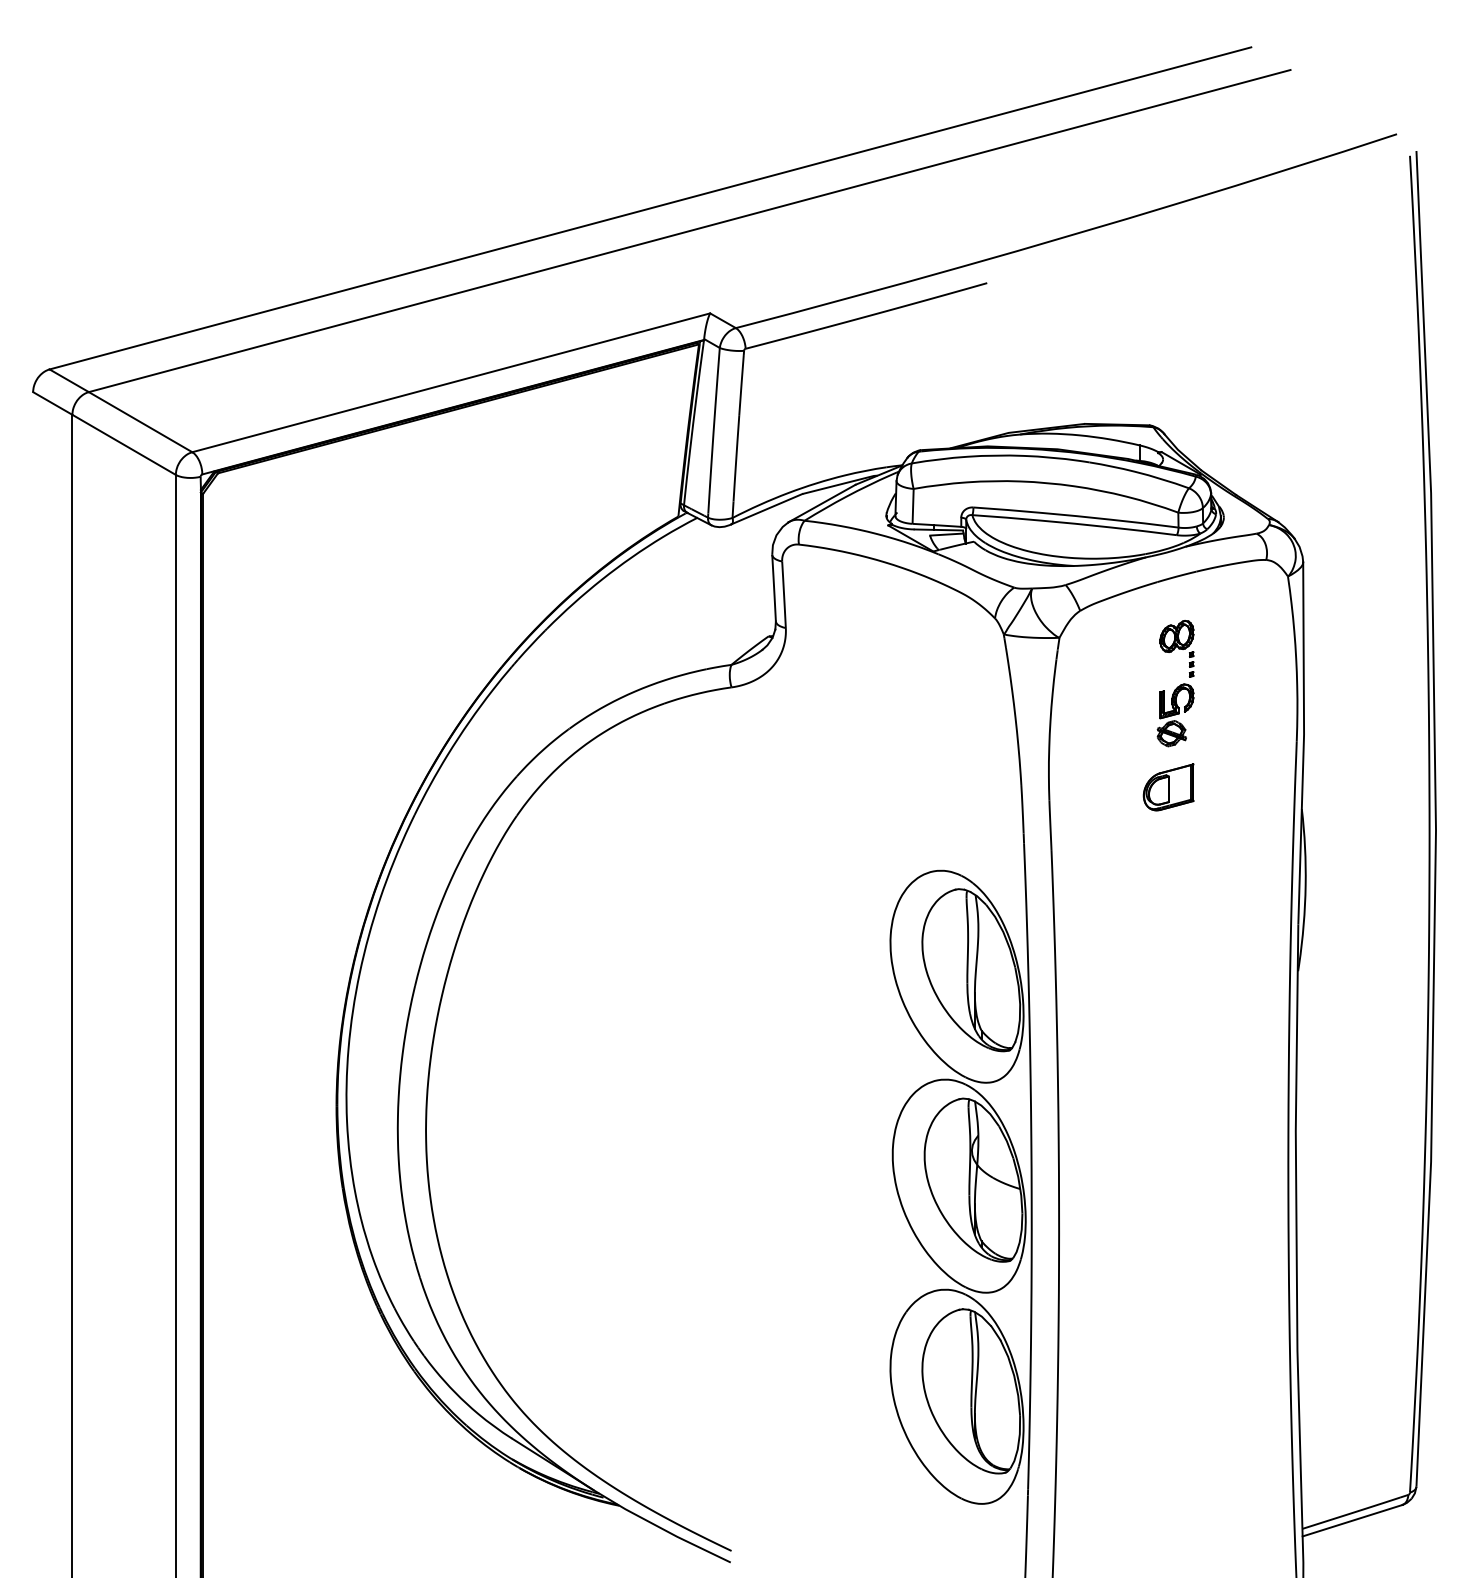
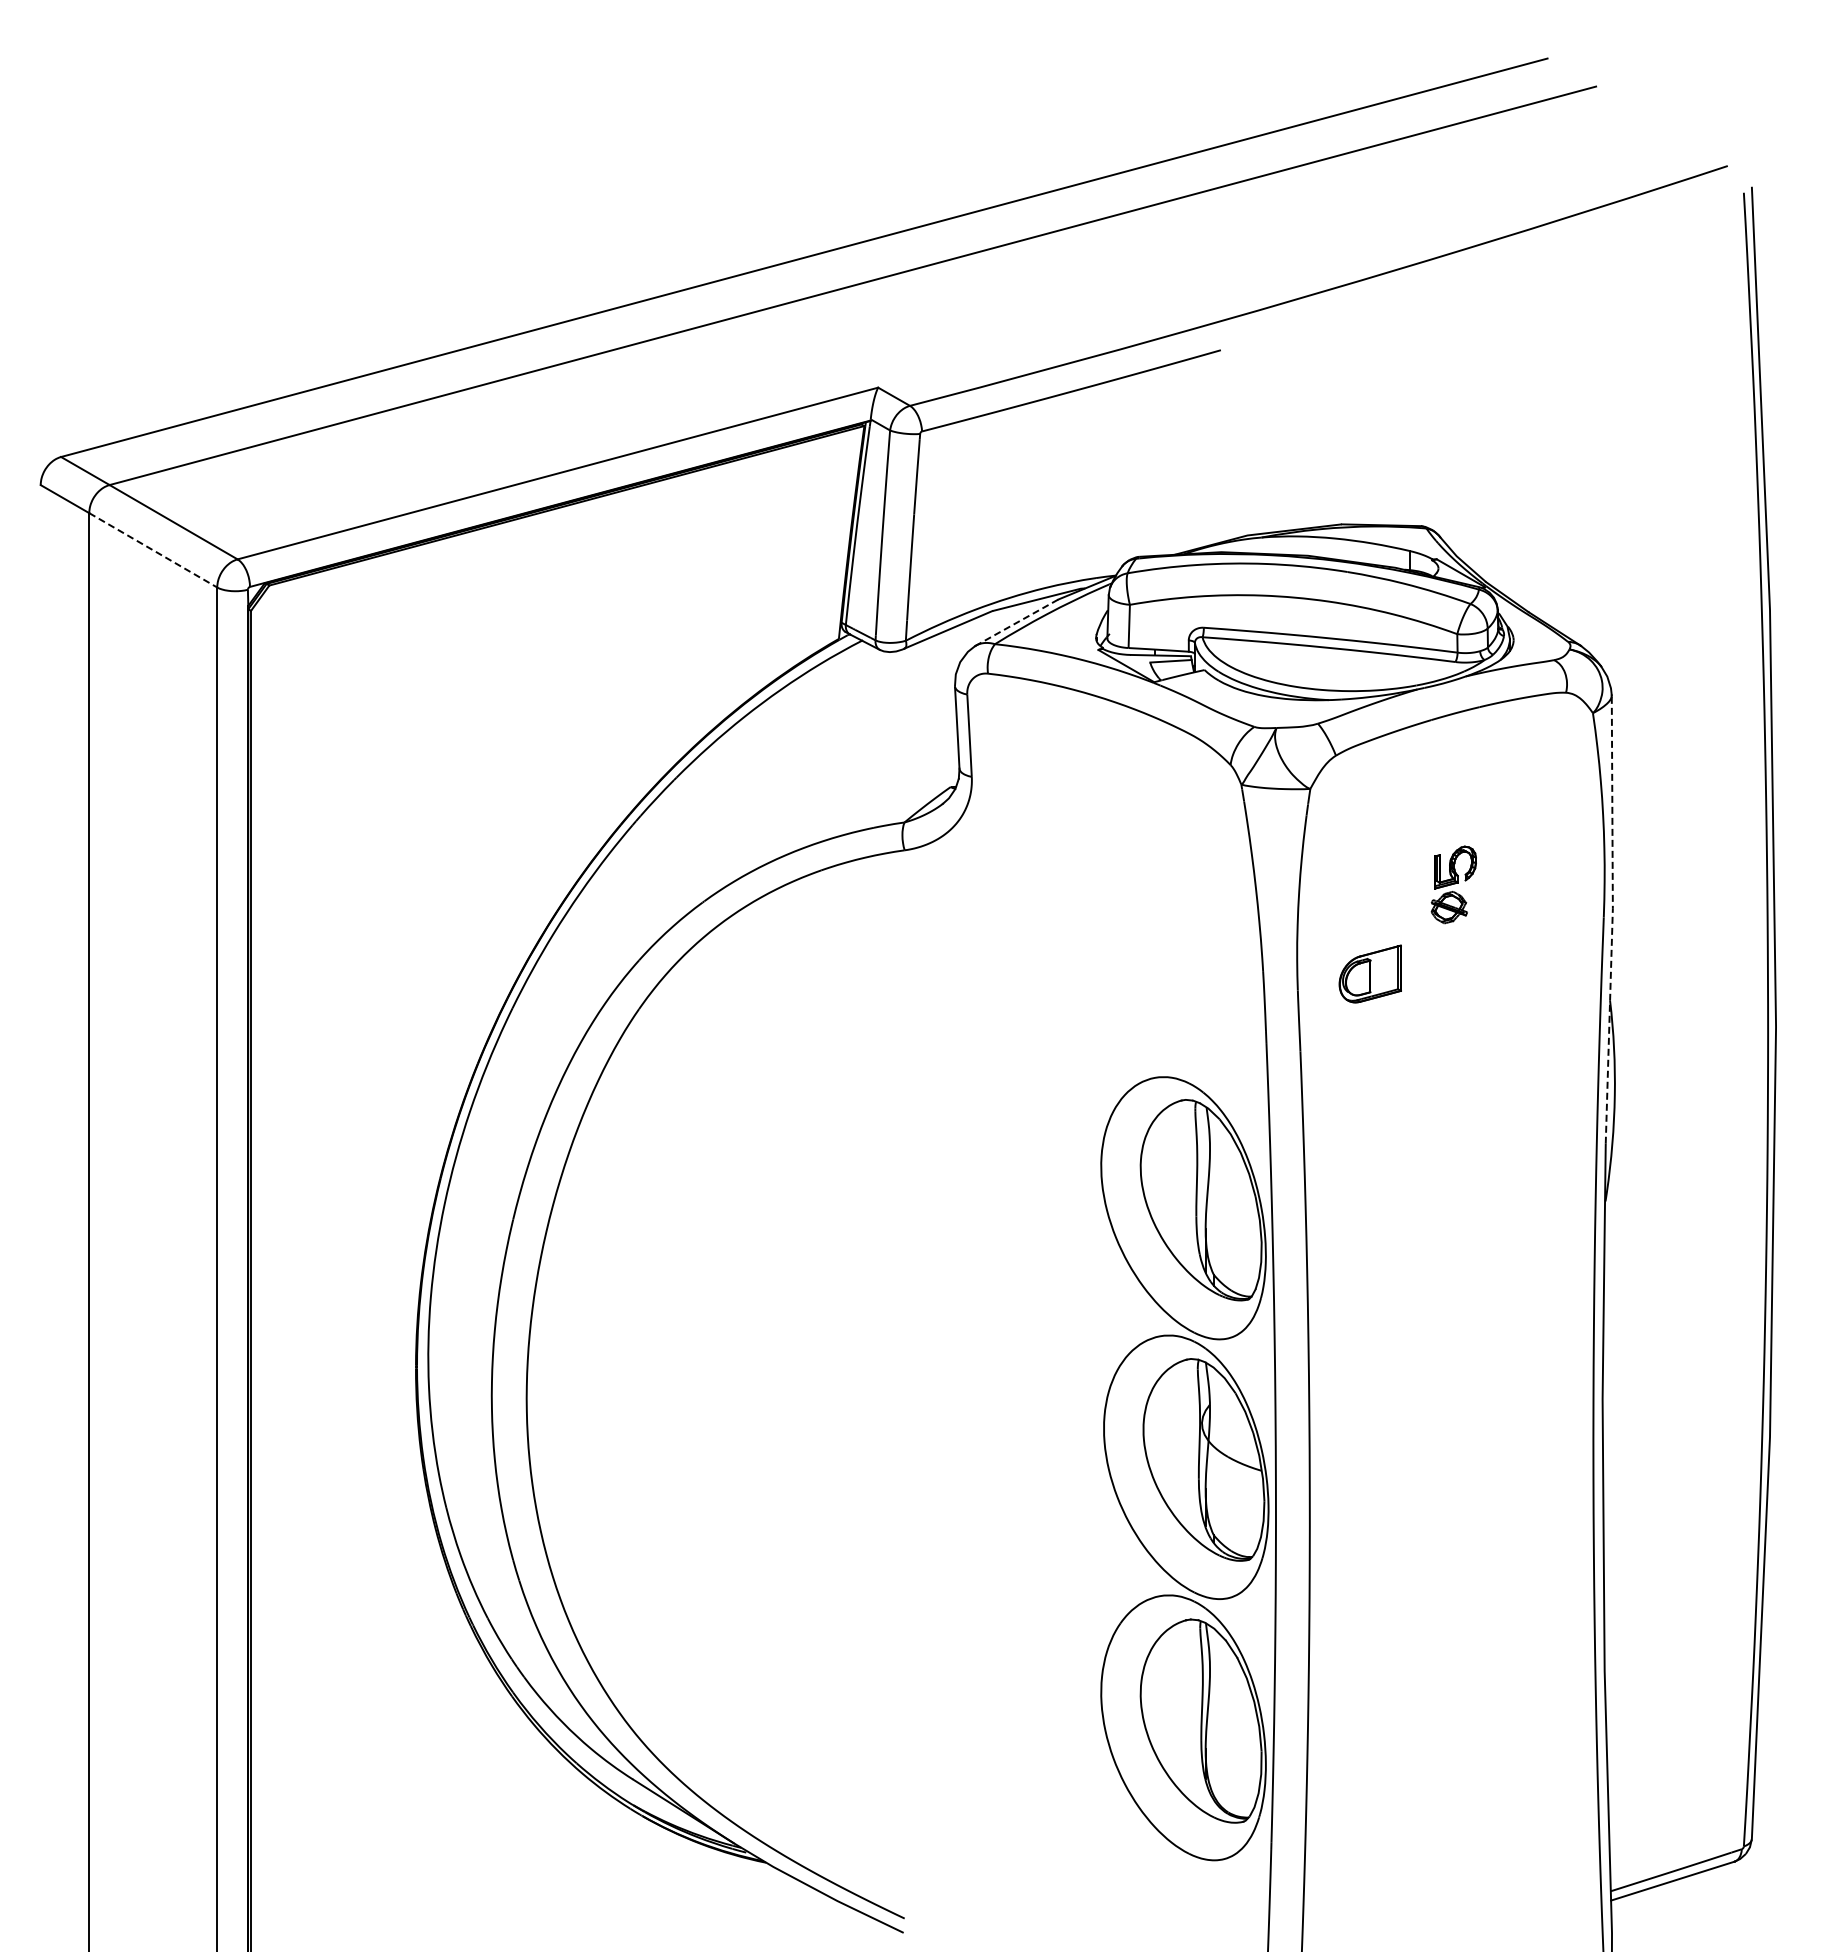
line: (124, 445) -> (153, 550), solid -> dashed
line: (821, 503) -> (1016, 622), solid -> dashed
part: (1176, 648) -> (1455, 802), removed
line: (1303, 742) -> (1612, 918), solid -> dashed
part: (1167, 786) -> (1369, 973), moved

